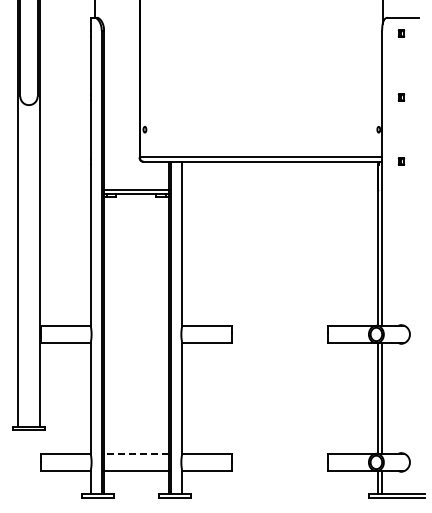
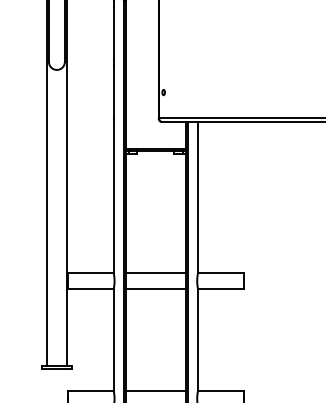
line: (136, 325) -> (155, 272), added
line: (136, 343) -> (155, 289), added
line: (135, 453) -> (154, 390), dashed -> solid

